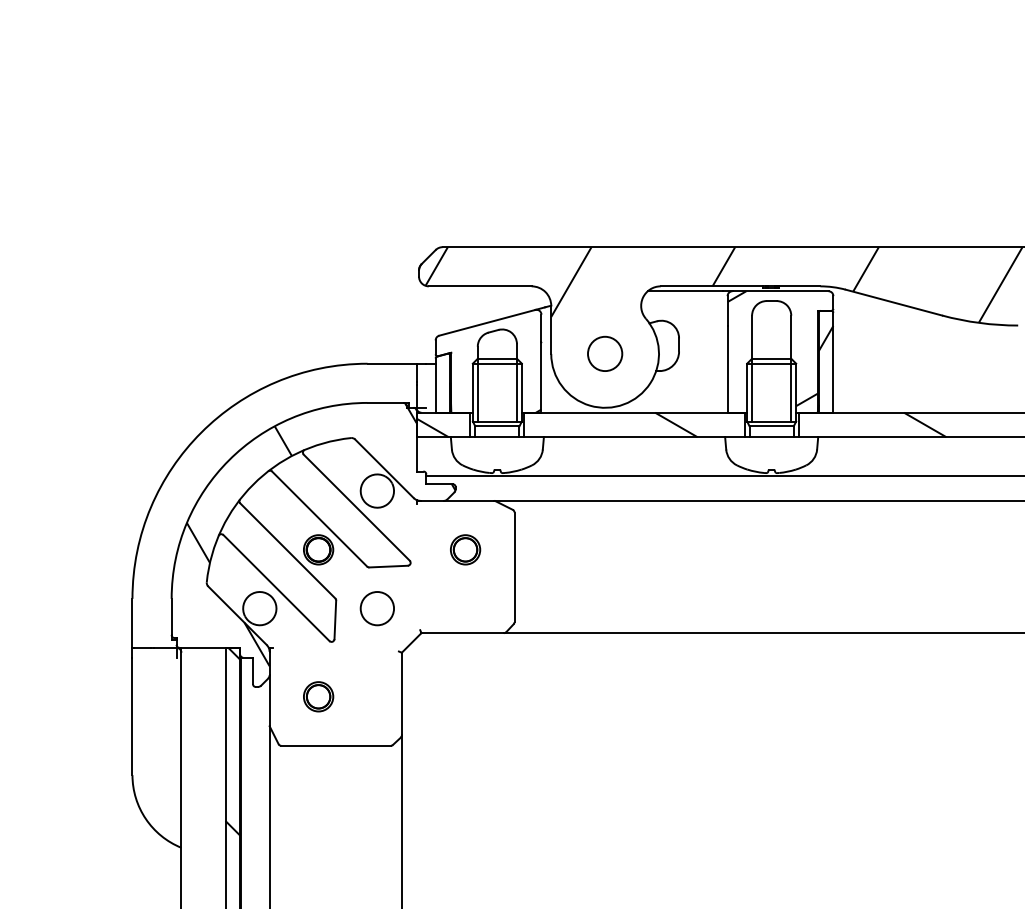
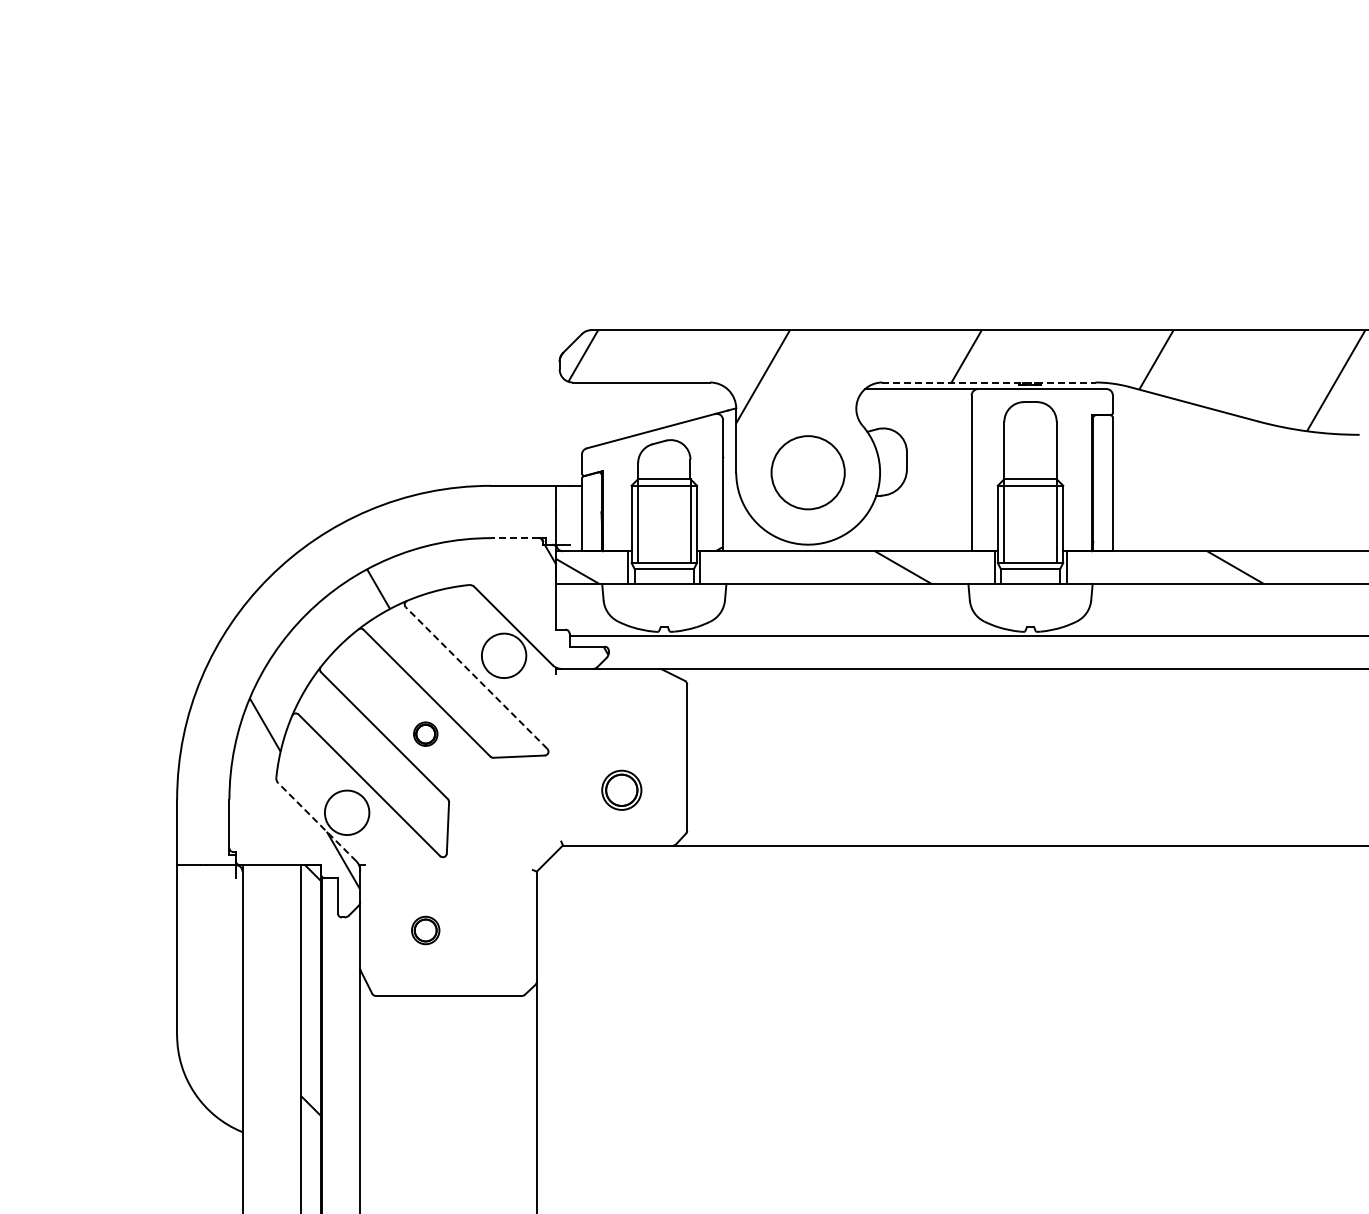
line: (740, 286) -> (988, 382), solid -> dashed
hatch: (825, 338) -> (1102, 452), removed
hatch: (772, 348) -> (1031, 465), removed
circle: (605, 353) -> (808, 472), size x1.6
line: (385, 403) -> (514, 538), solid -> dashed
line: (356, 507) -> (476, 677), solid -> dashed
part: (318, 549) -> (425, 733), size x0.6
part: (465, 549) -> (621, 789), moved
circle: (377, 608) -> (504, 812), removed
line: (236, 615) -> (316, 821), solid -> dashed
part: (318, 696) -> (425, 930), size x0.7

